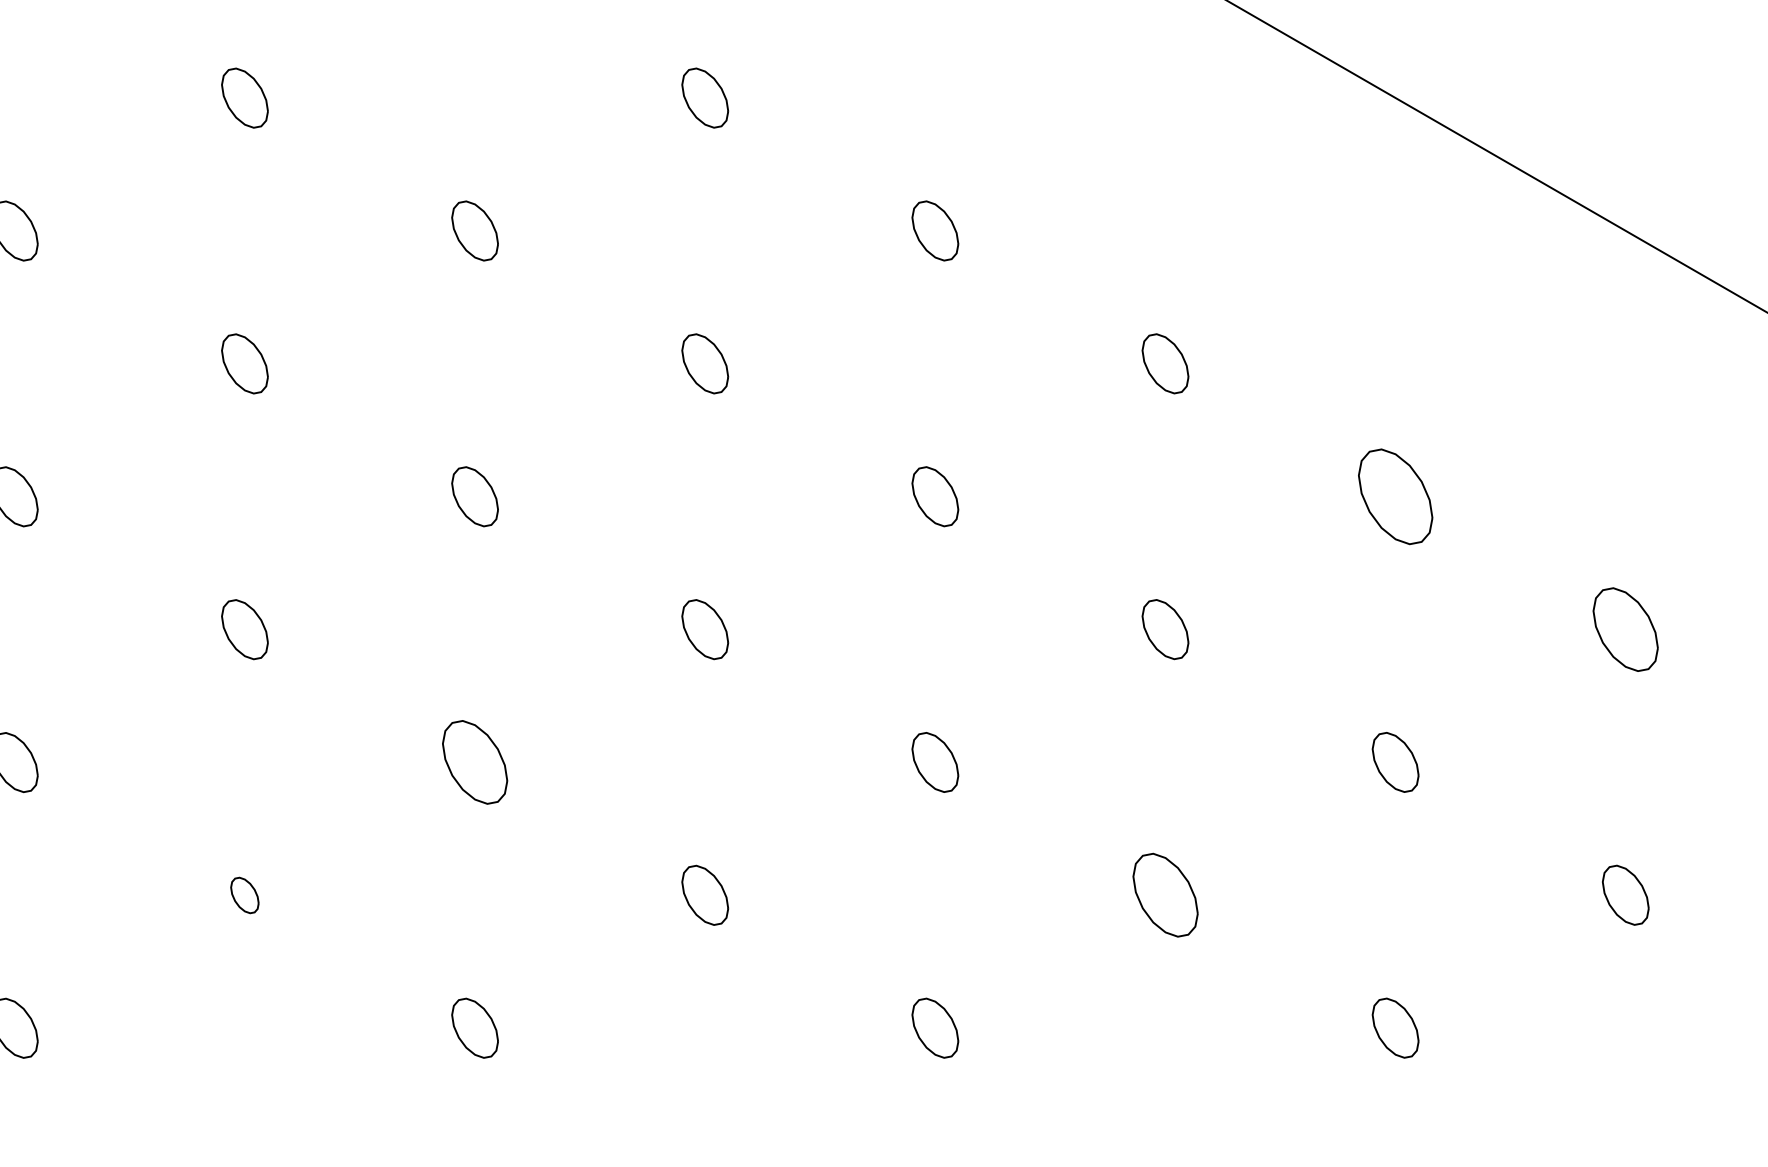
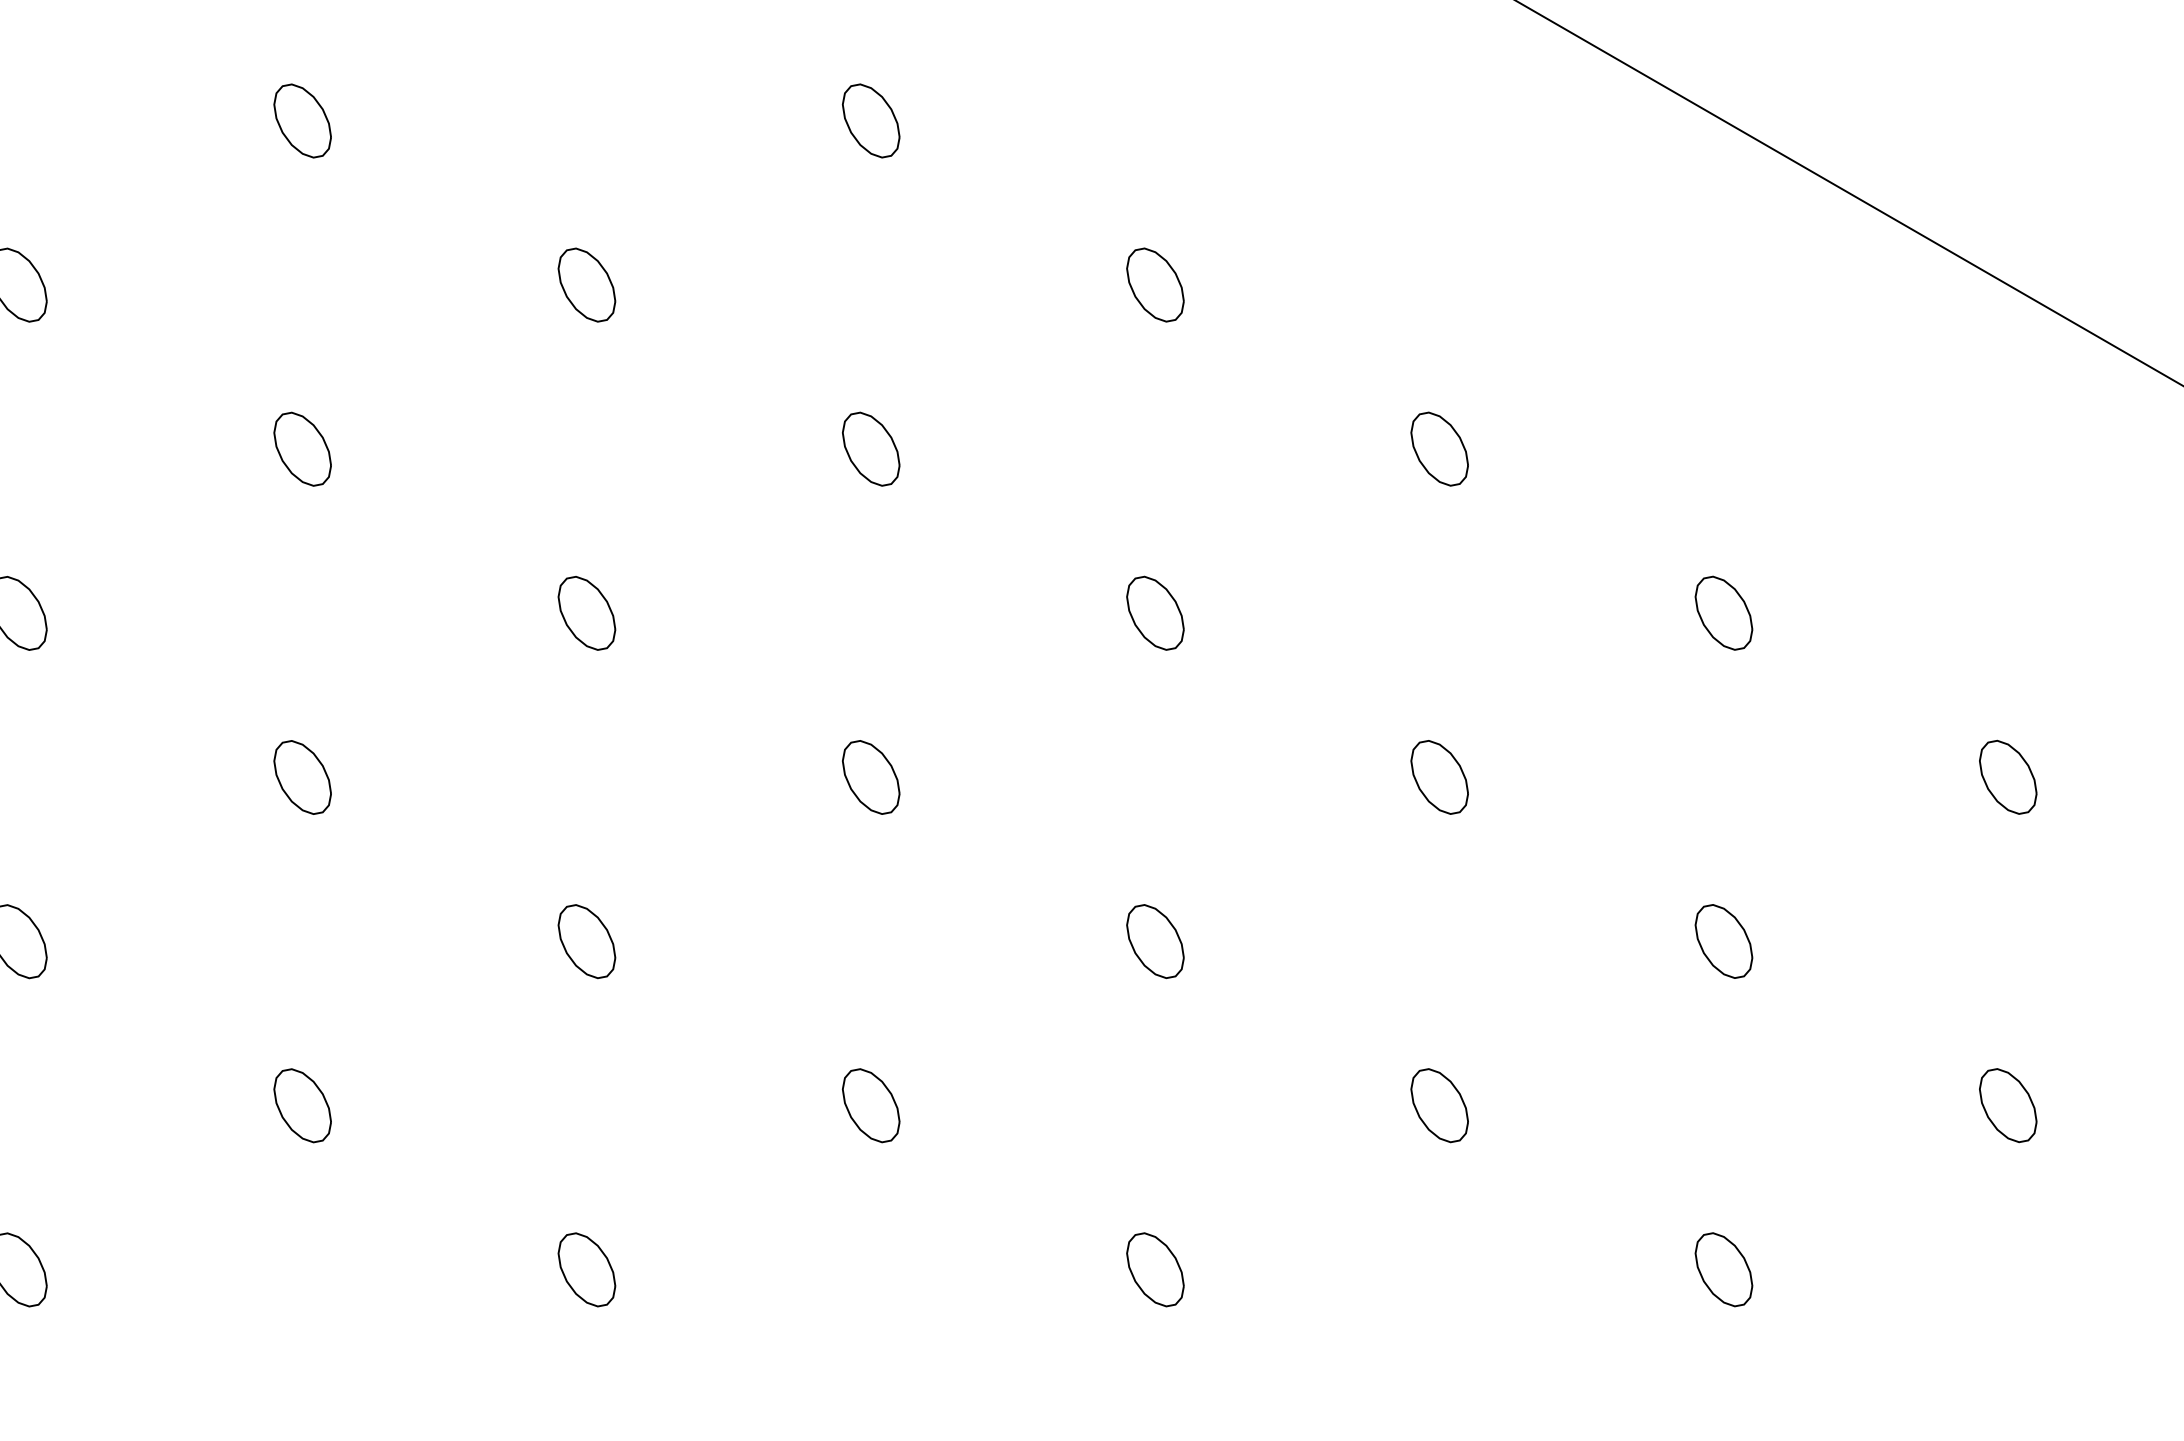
part: (1395, 496) -> (1723, 612), size x0.62
part: (1625, 628) -> (2008, 776), size x0.71
part: (474, 762) -> (586, 941), size x0.71
part: (244, 895) -> (302, 1105), size x1.67
part: (1165, 895) -> (1439, 1105), size x0.71

